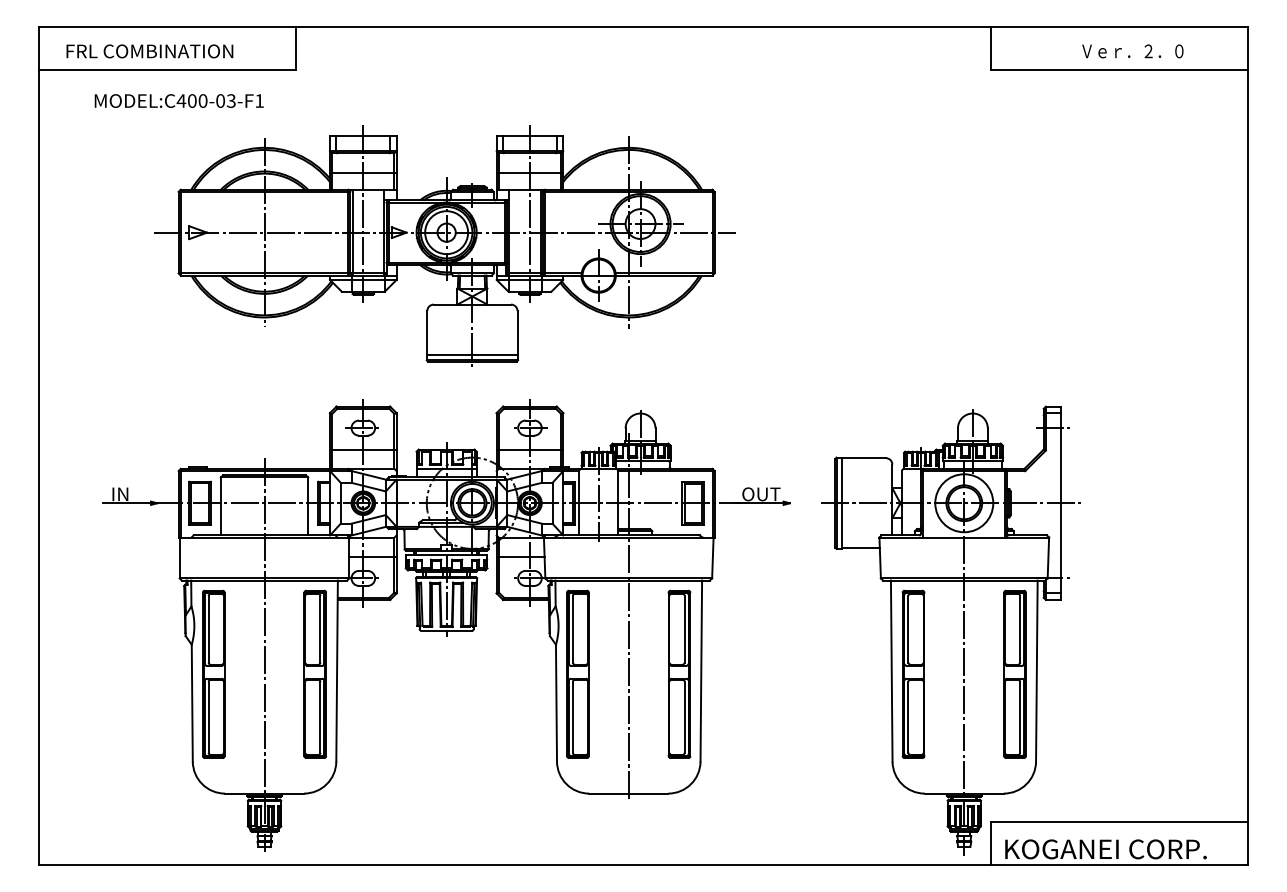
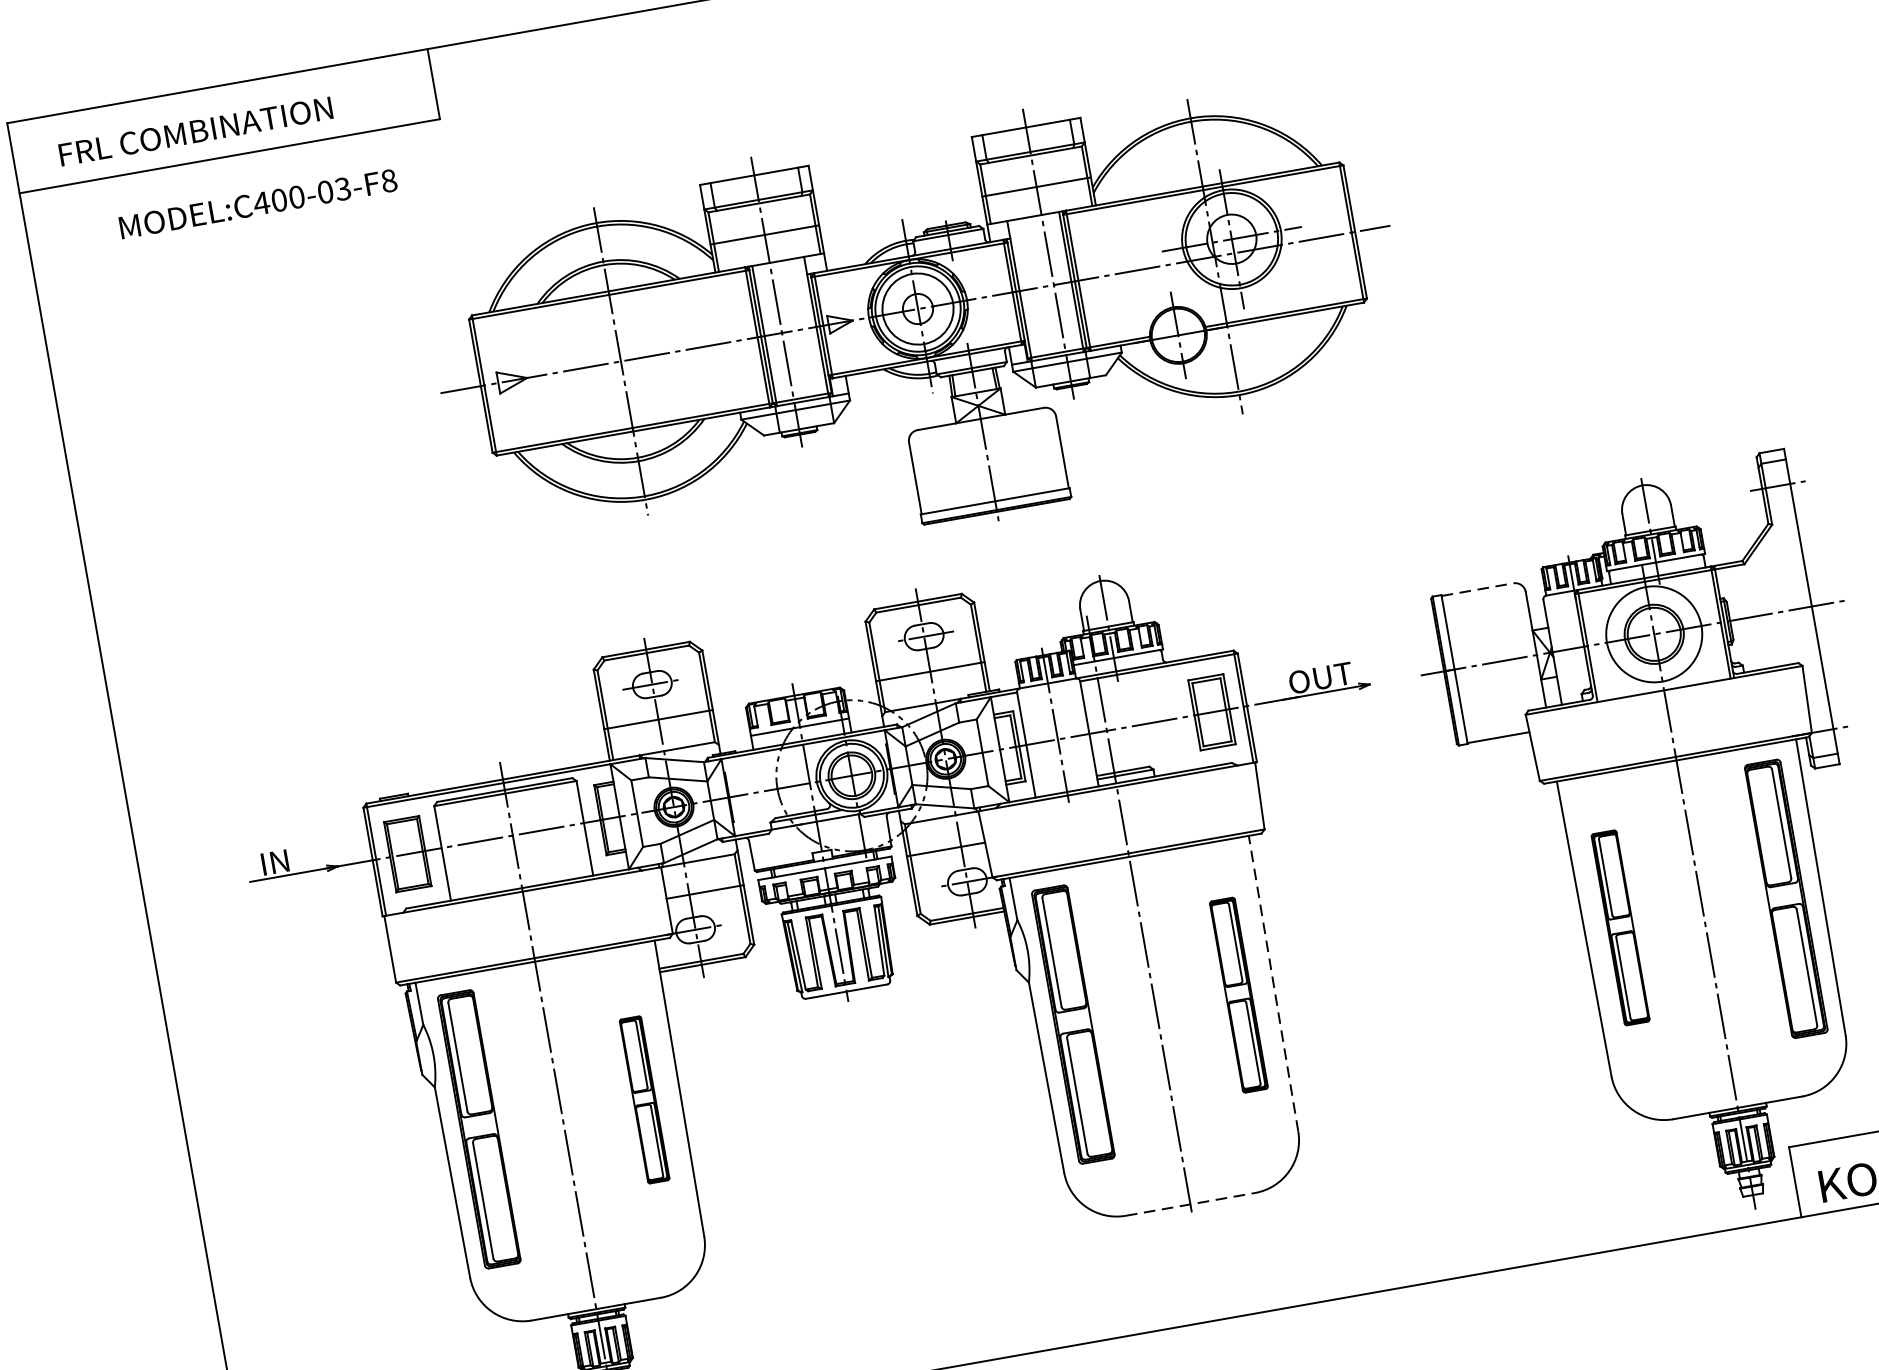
text: (259, 100) -> (388, 180), MODEL:C400-03-F1 -> MODEL:C400-03-F8
part: (444, 245) -> (918, 330), moved
line: (864, 458) -> (1478, 590), solid -> dashed
line: (701, 671) -> (1273, 984), solid -> dashed
part: (314, 673) -> (643, 1098), size x0.6
part: (679, 673) -> (1238, 993), size x0.7
part: (913, 673) -> (1620, 926), size x0.7
line: (628, 793) -> (1189, 1204), solid -> dashed

